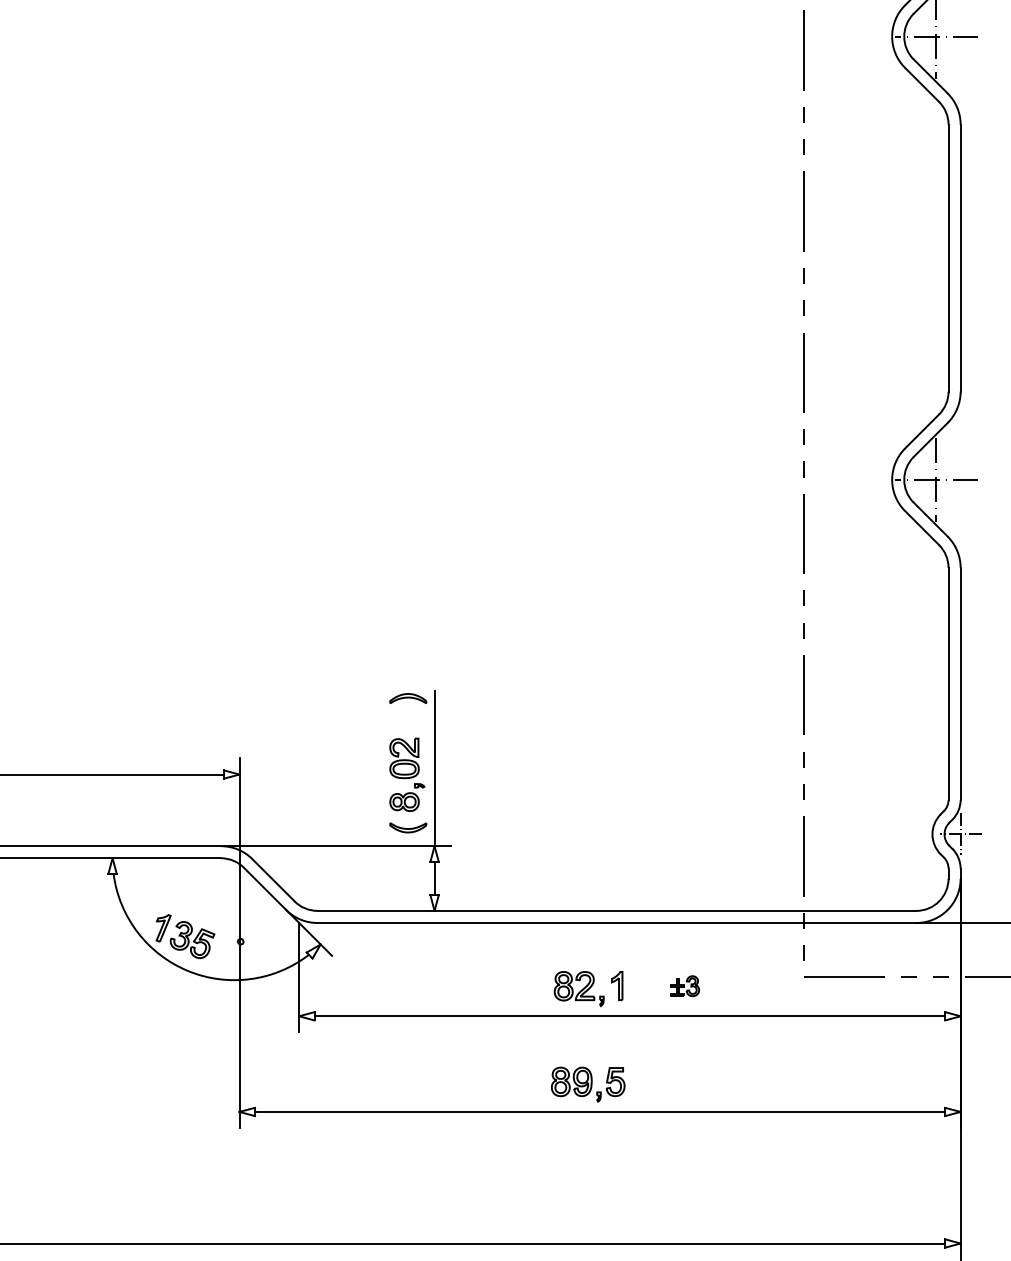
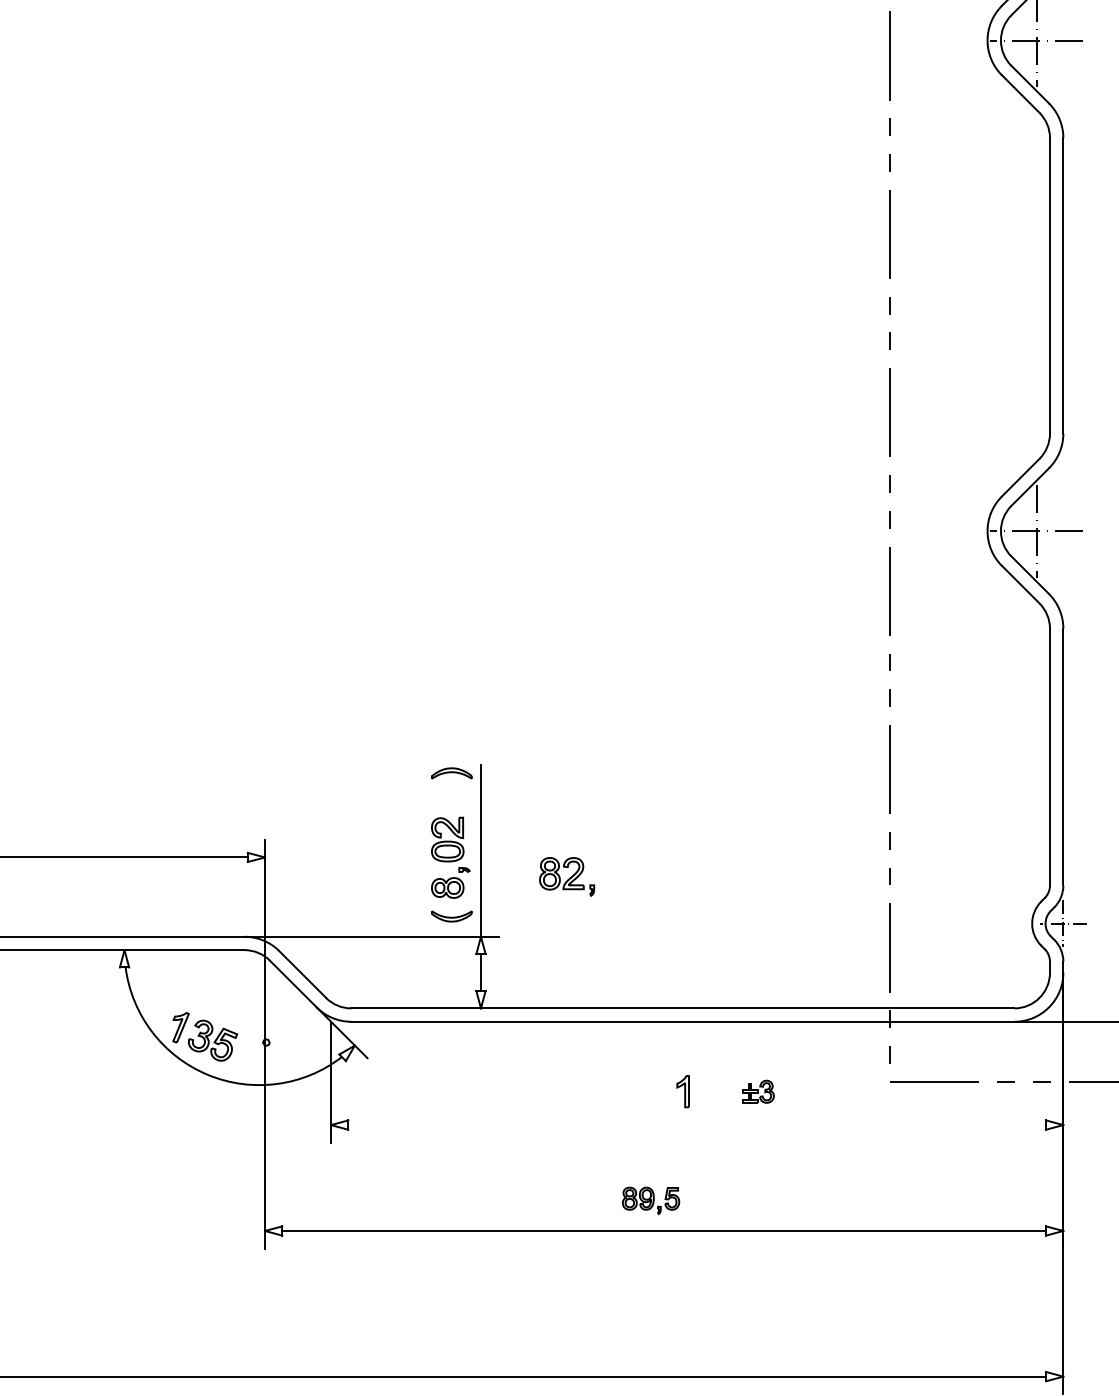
part: (579, 988) -> (567, 876), moved
line: (630, 1016) -> (697, 1125), removed
part: (587, 1084) -> (650, 1200), size x0.7

